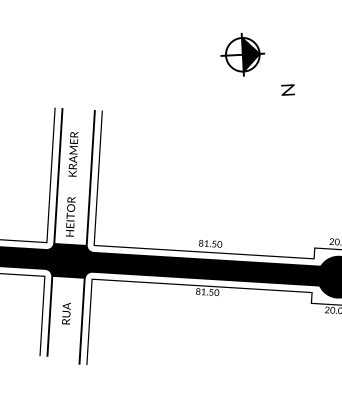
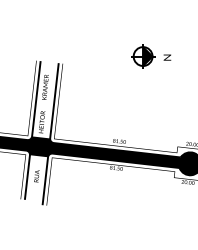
part: (243, 54) -> (143, 56), moved

